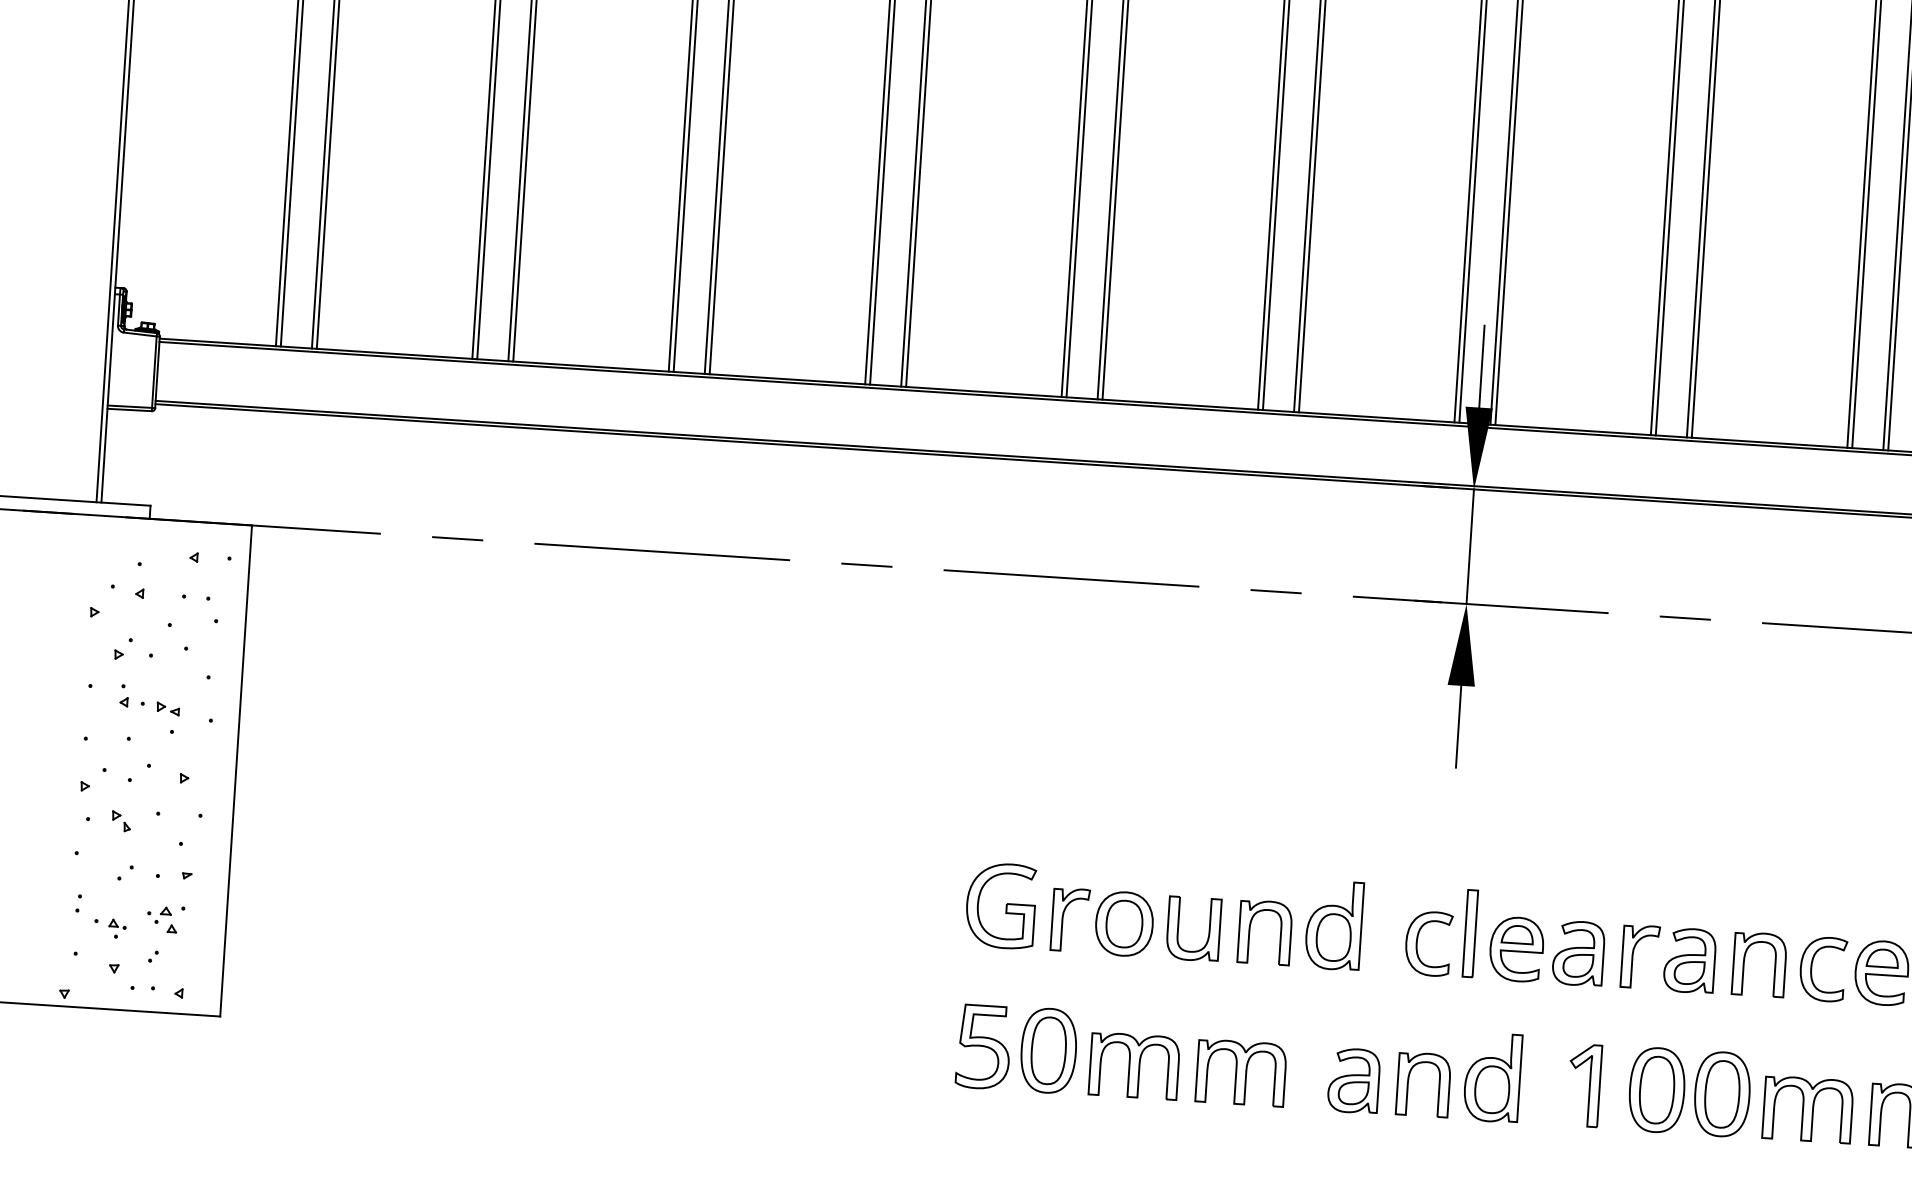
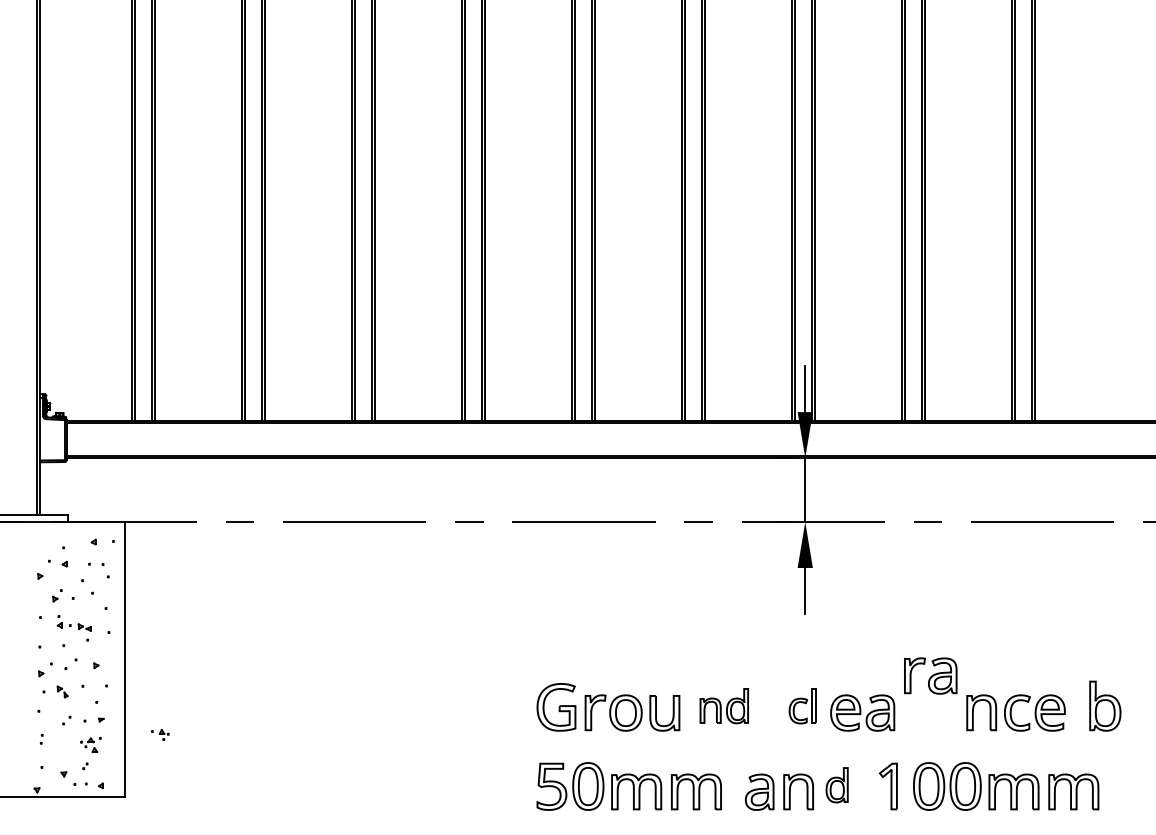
part: (1301, 921) -> (724, 705), size x0.7
part: (108, 927) -> (159, 734), moved
part: (1440, 932) -> (802, 706), size x0.7
part: (1668, 958) -> (930, 675), moved
part: (1493, 1076) -> (837, 784), size x0.7

